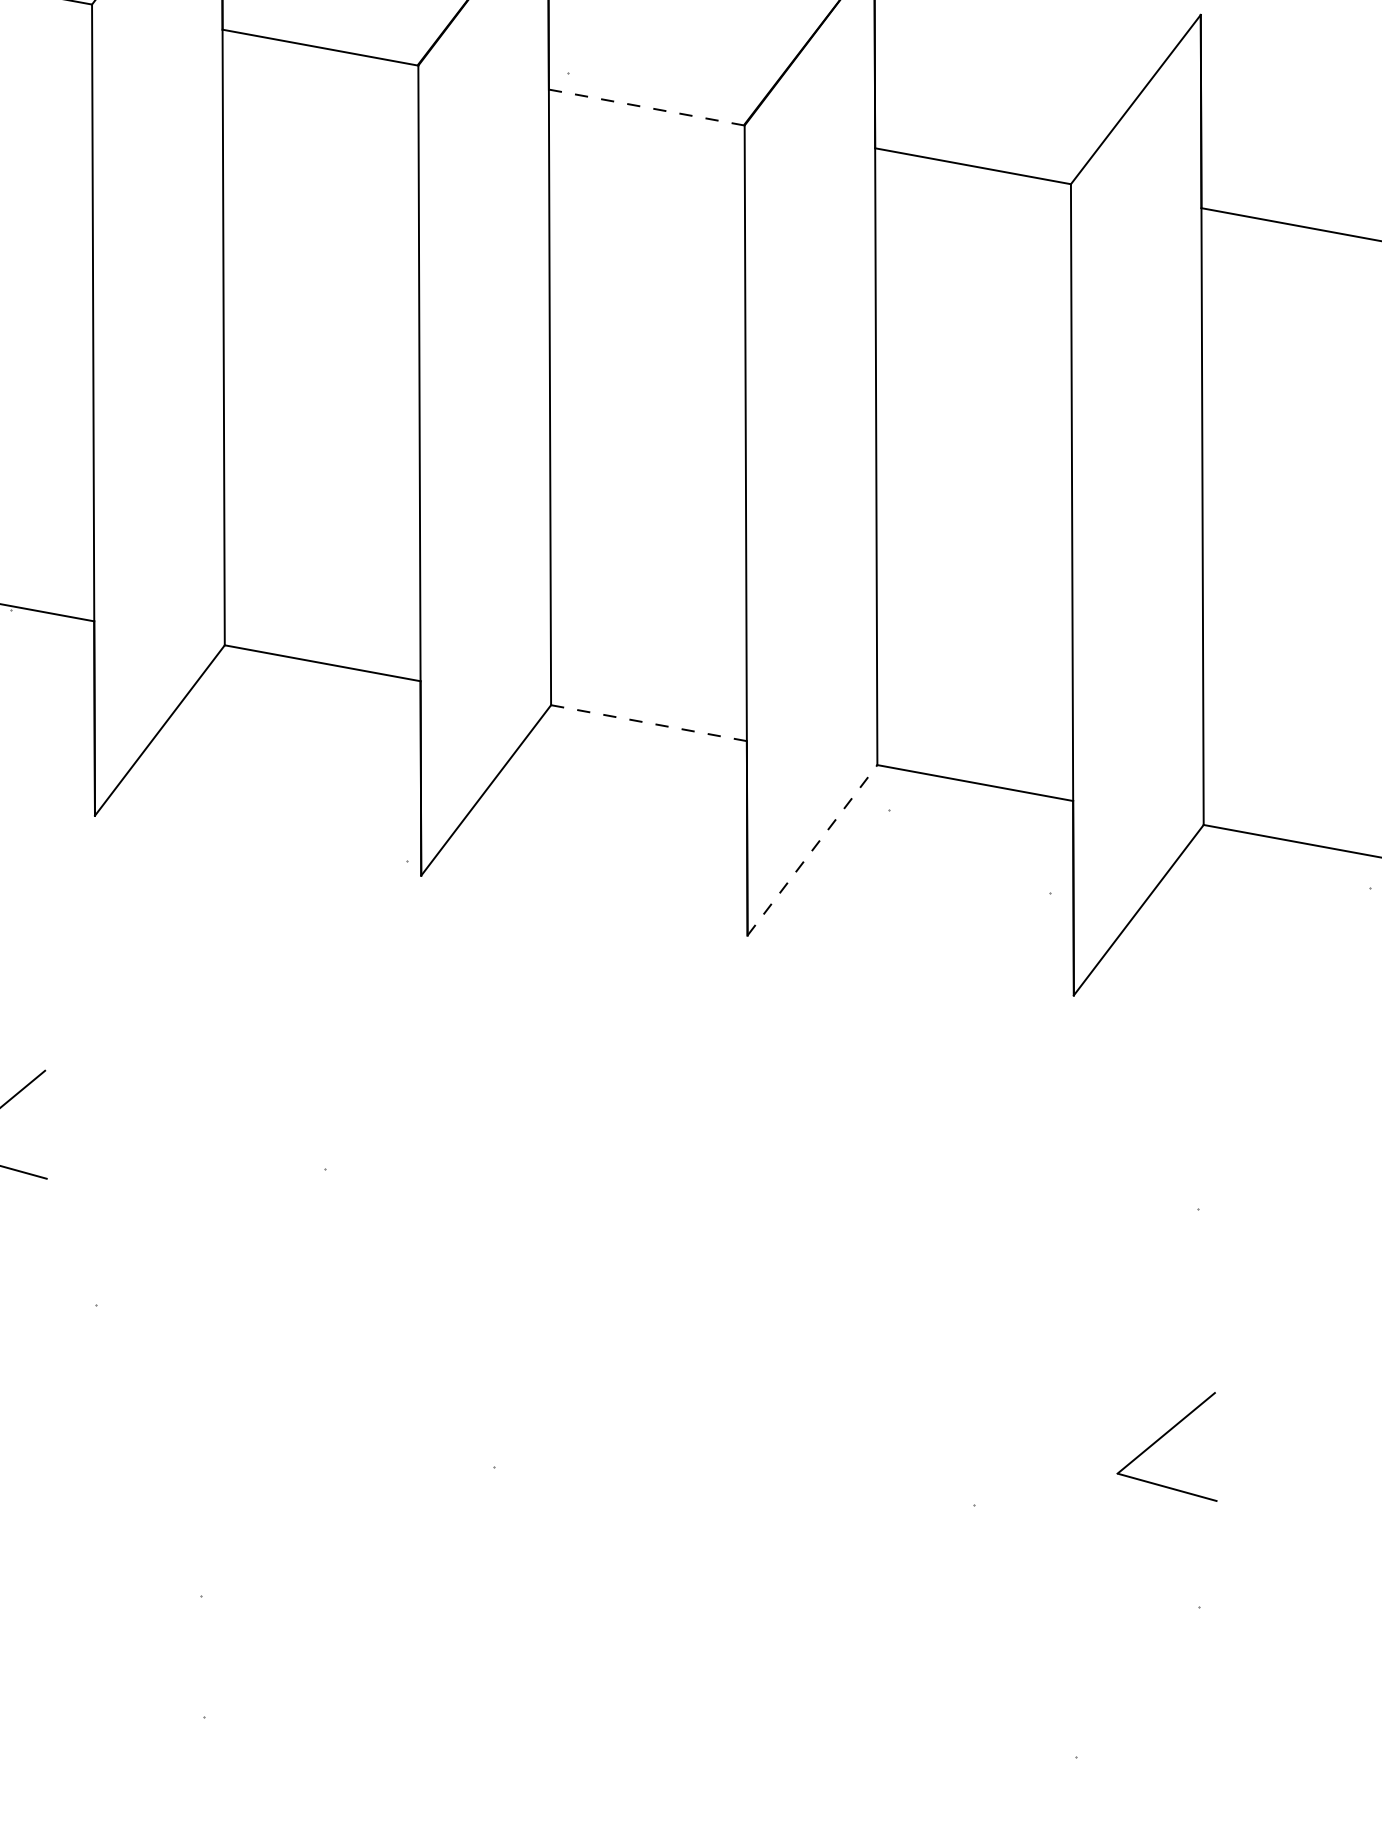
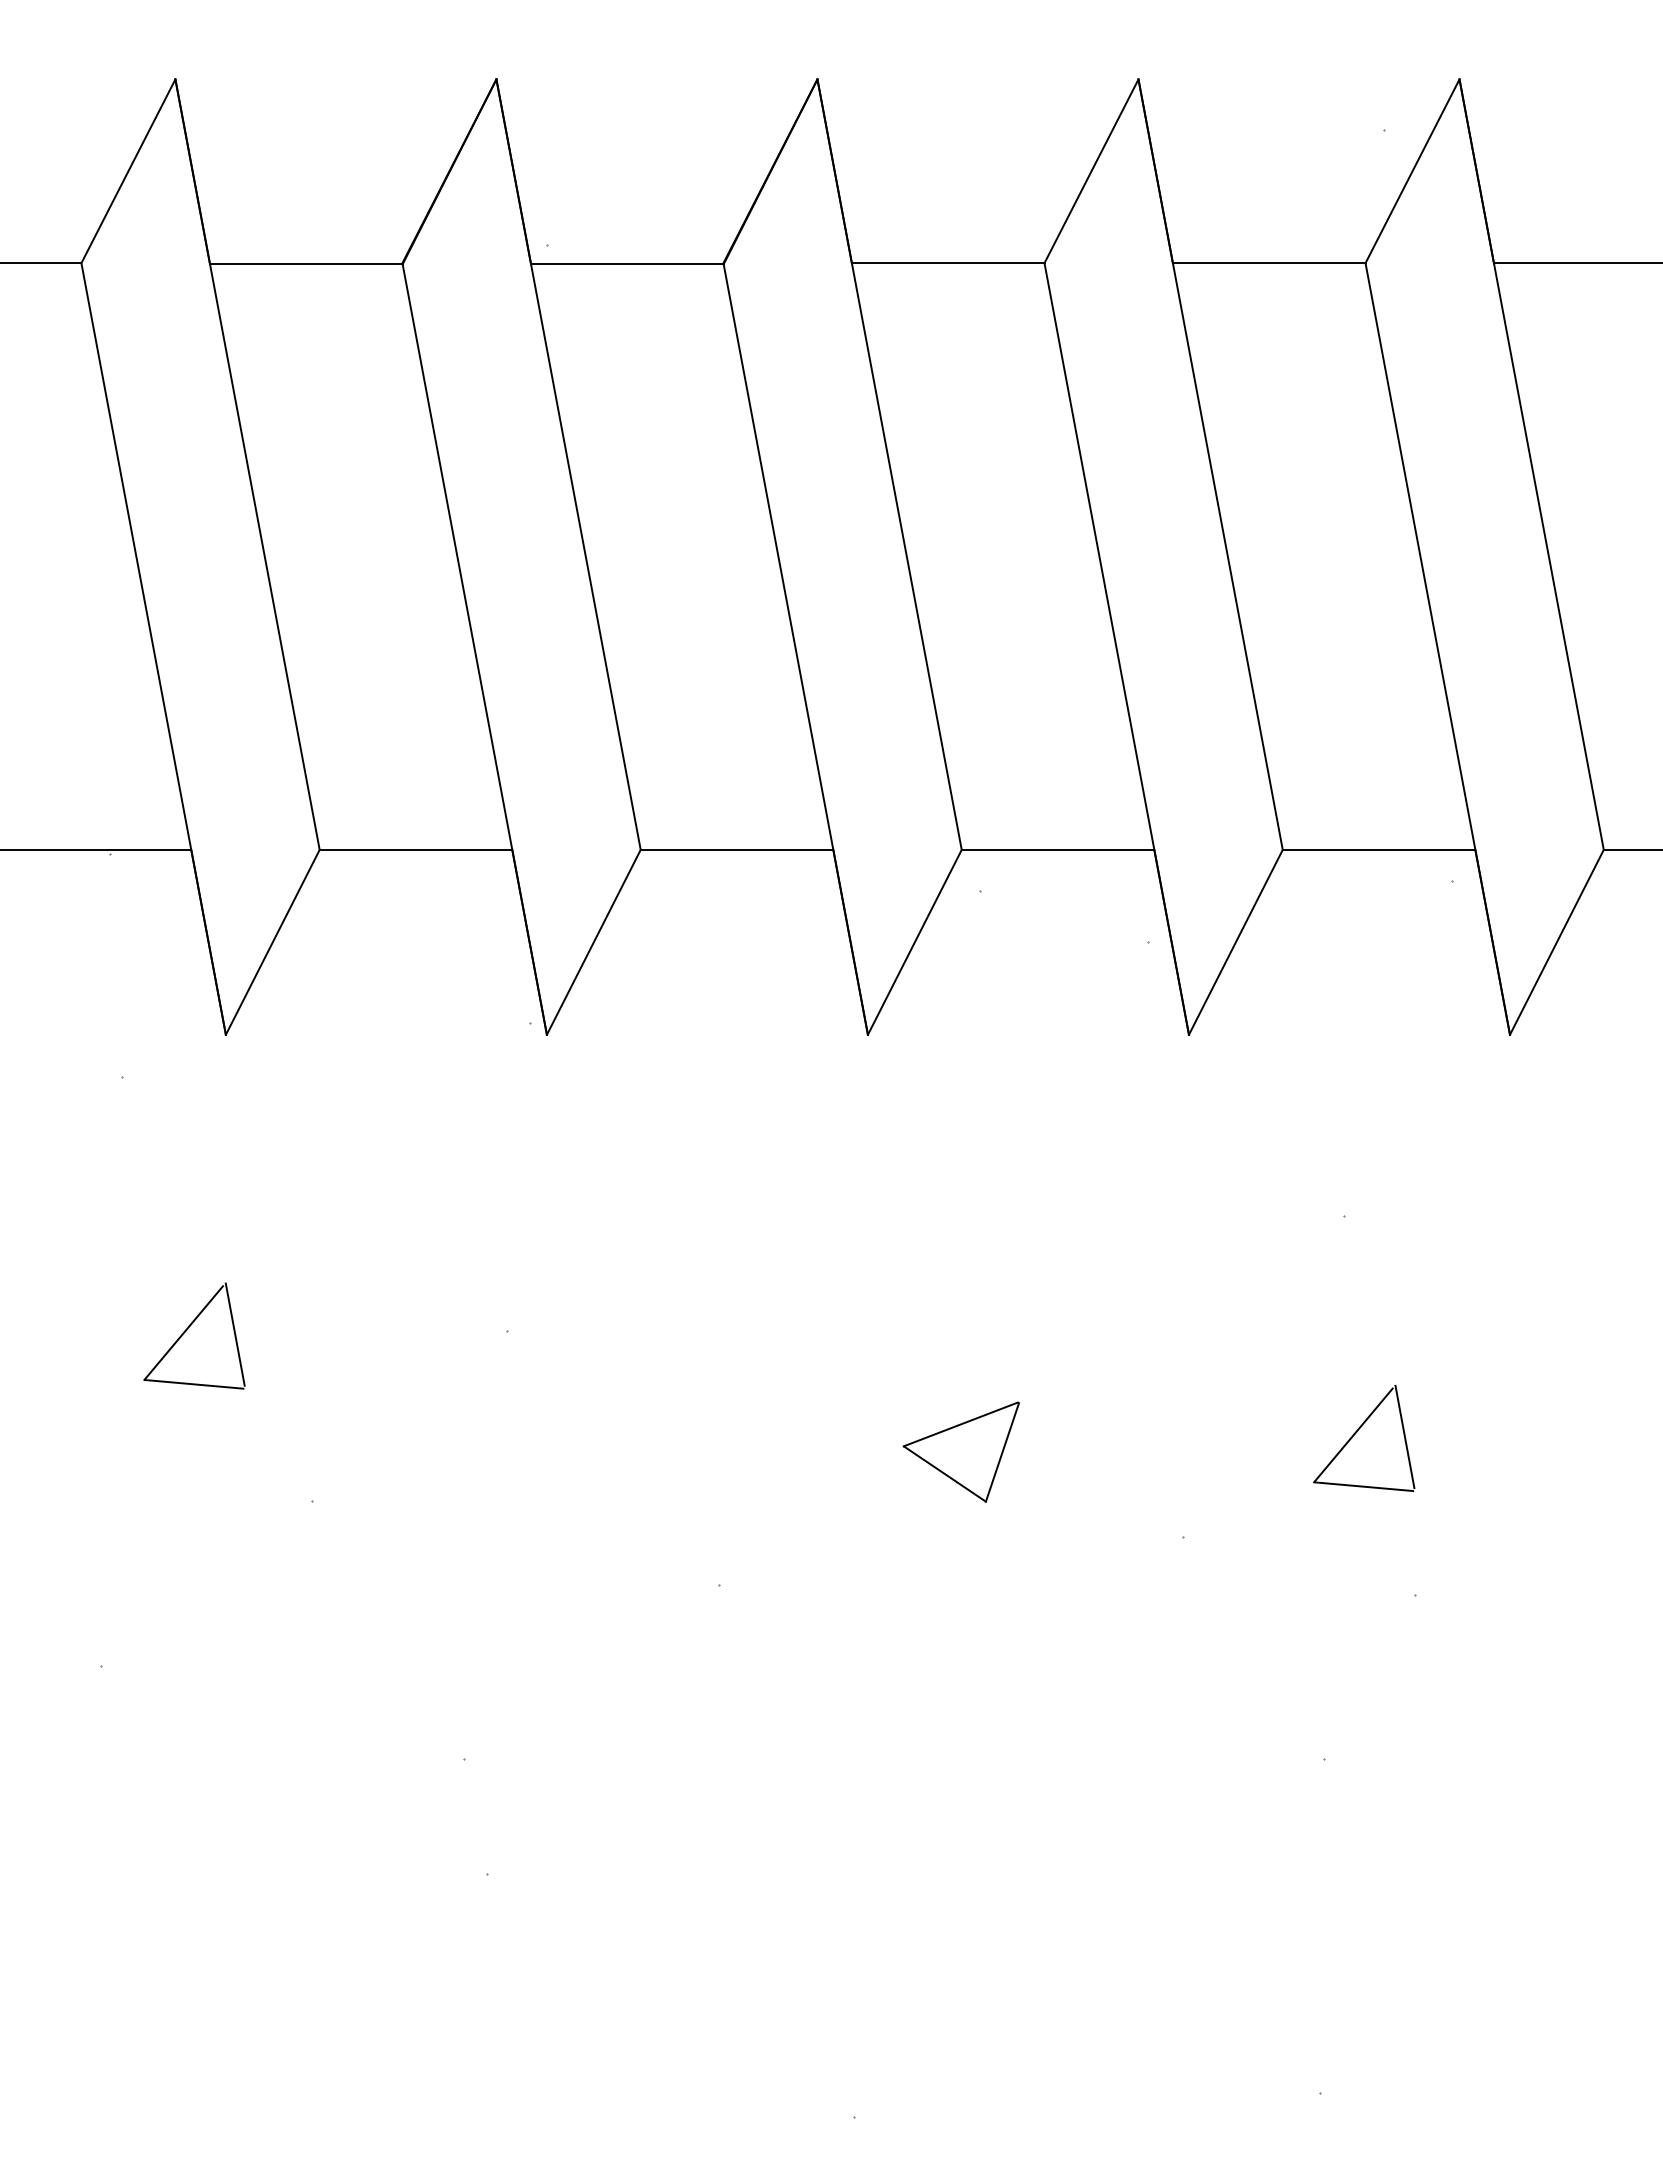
line: (645, 107) -> (626, 264), dashed -> solid
line: (648, 722) -> (736, 849), dashed -> solid
line: (812, 850) -> (914, 942), dashed -> solid
line: (47, 1122) -> (234, 1334), added
part: (763, 1376) -> (960, 1451), added
line: (1217, 1443) -> (1404, 1436), added

